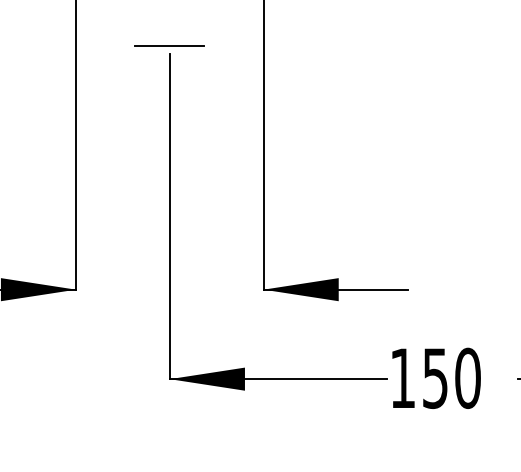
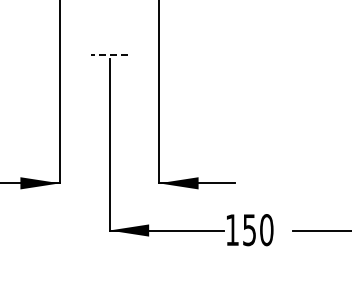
line: (169, 45) -> (109, 54), solid -> dashed

